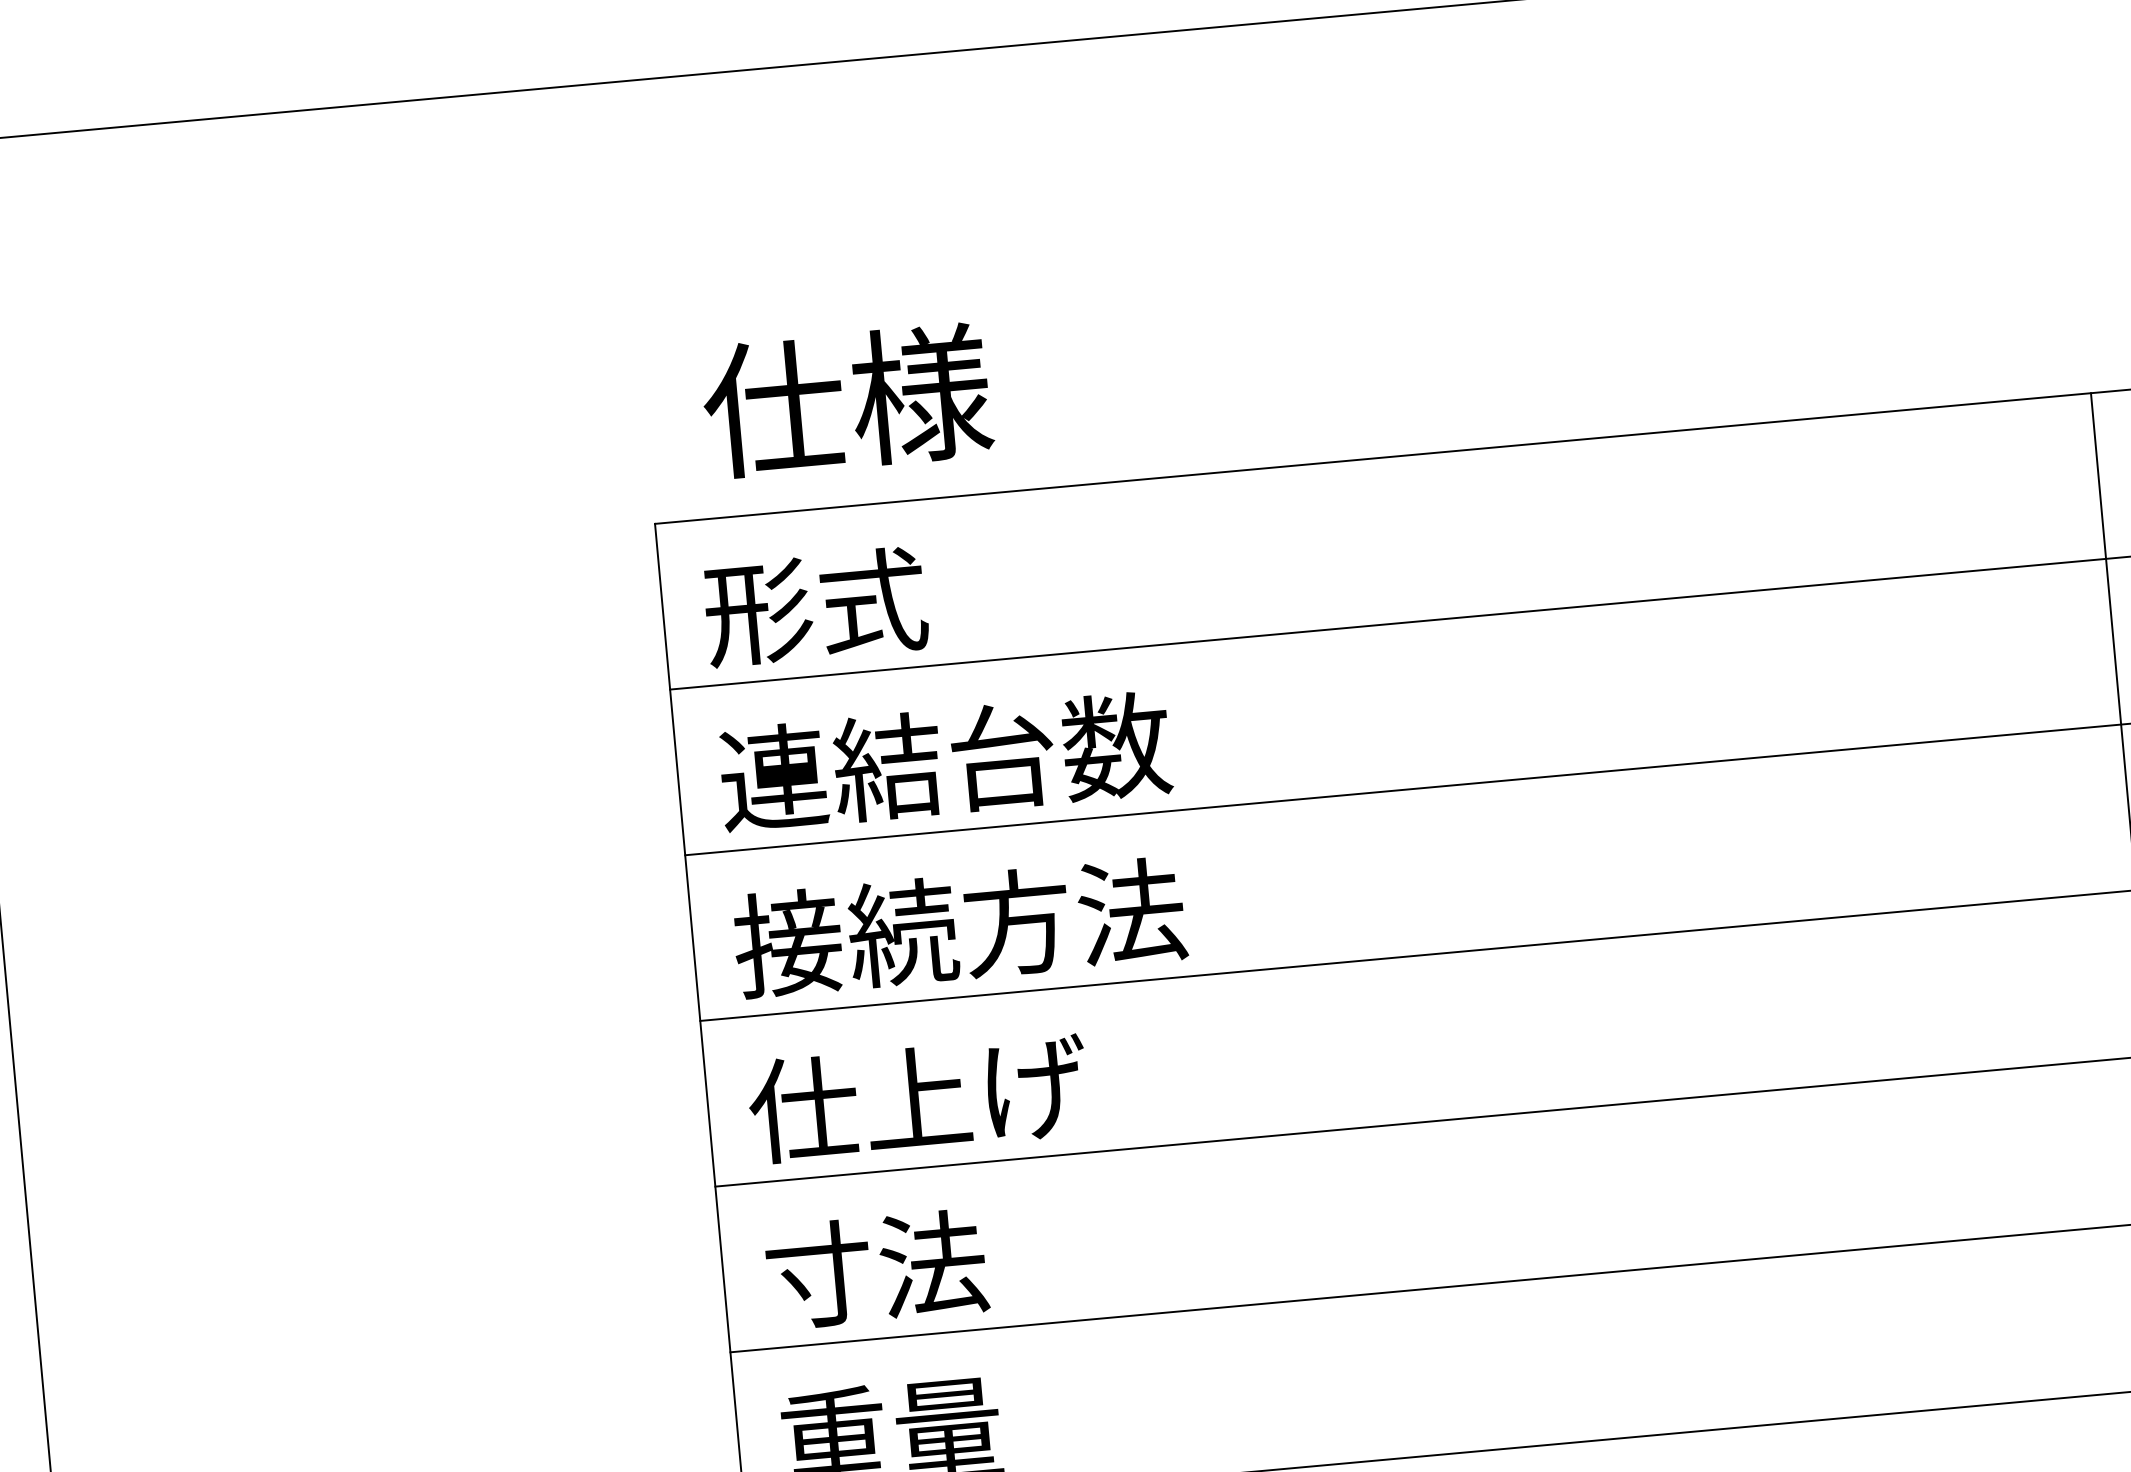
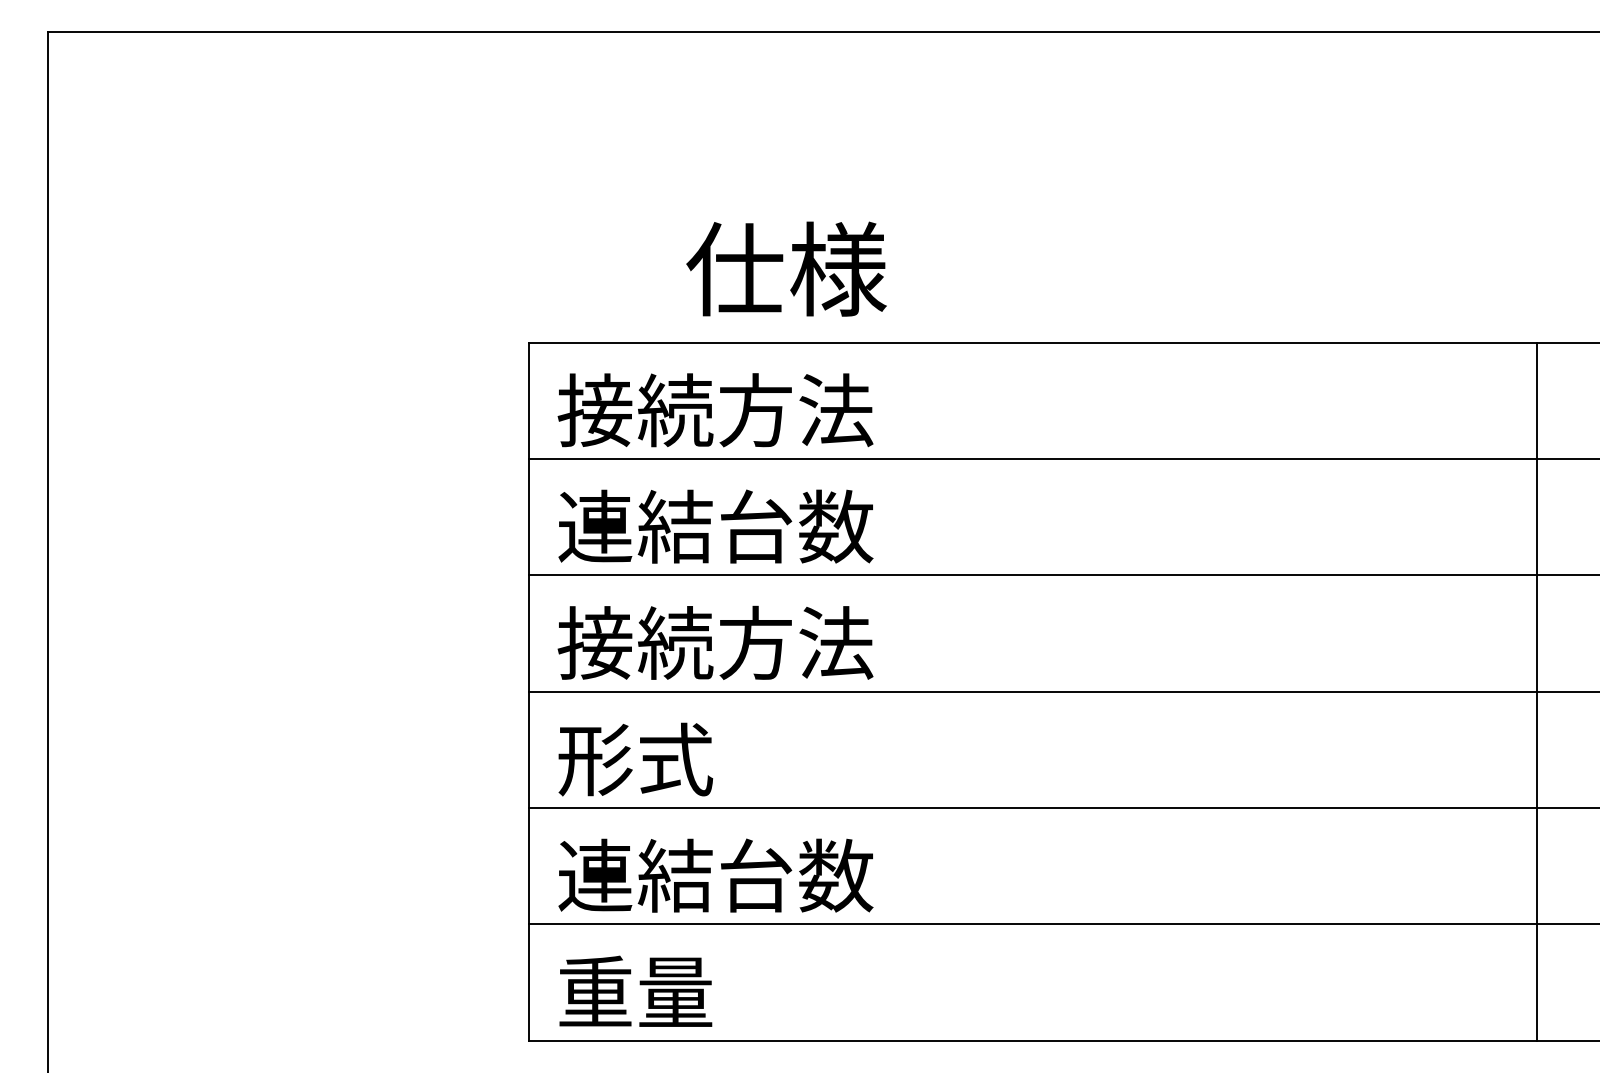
text: (847, 400) -> (786, 268), moved
text: (929, 596) -> (715, 410), 形式 -> 接続方法
text: (917, 1098) -> (675, 759), 仕上げ -> 形式
text: (989, 1258) -> (715, 875), 寸法 -> 連結台数

